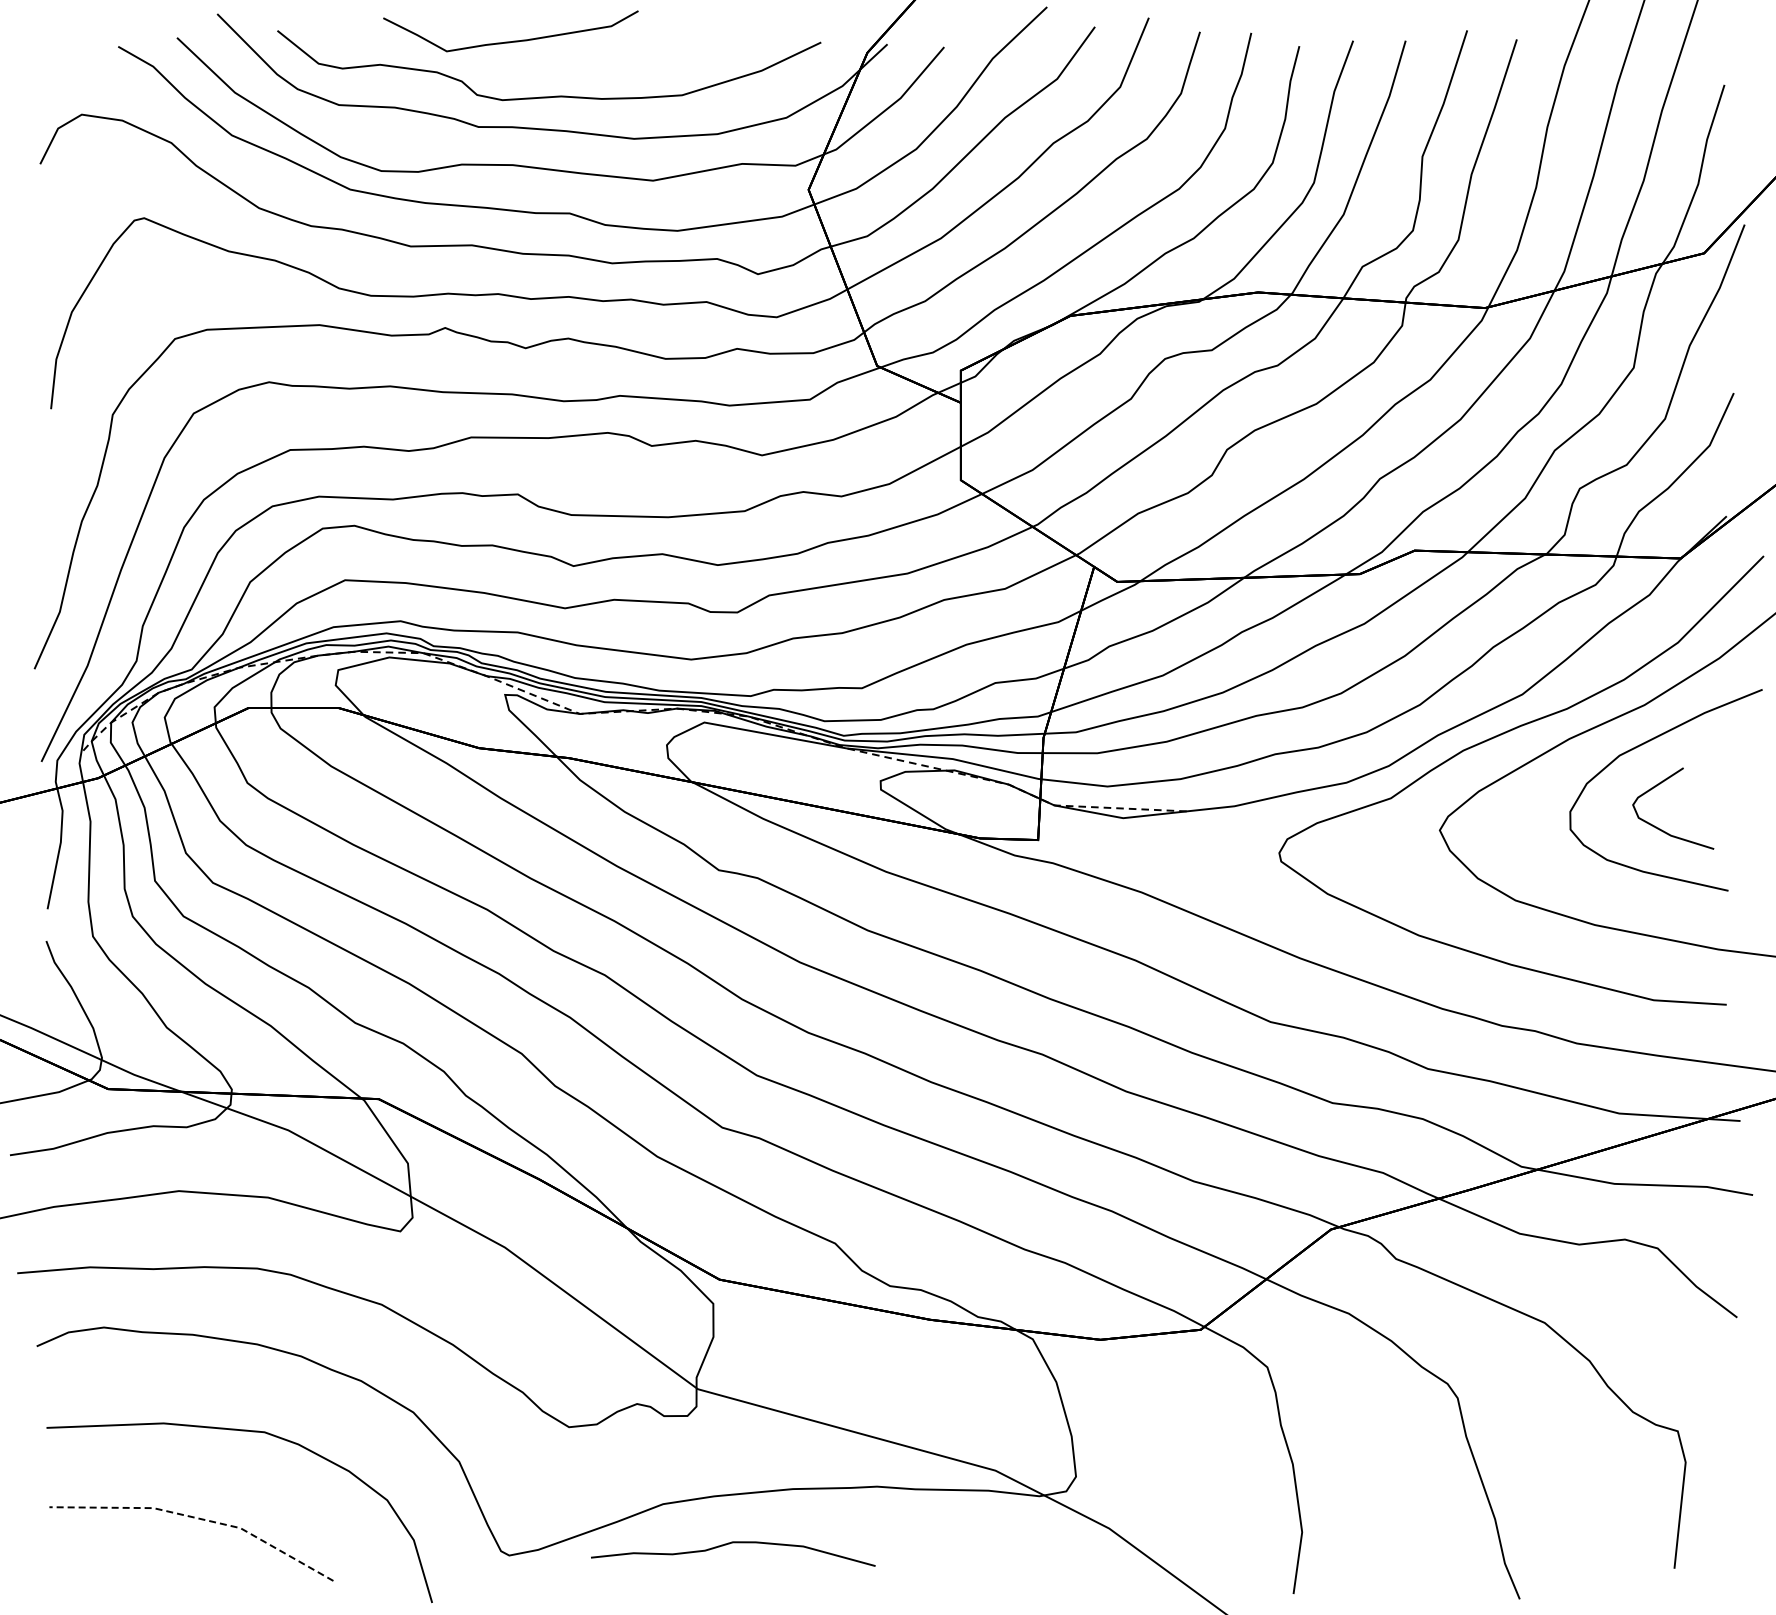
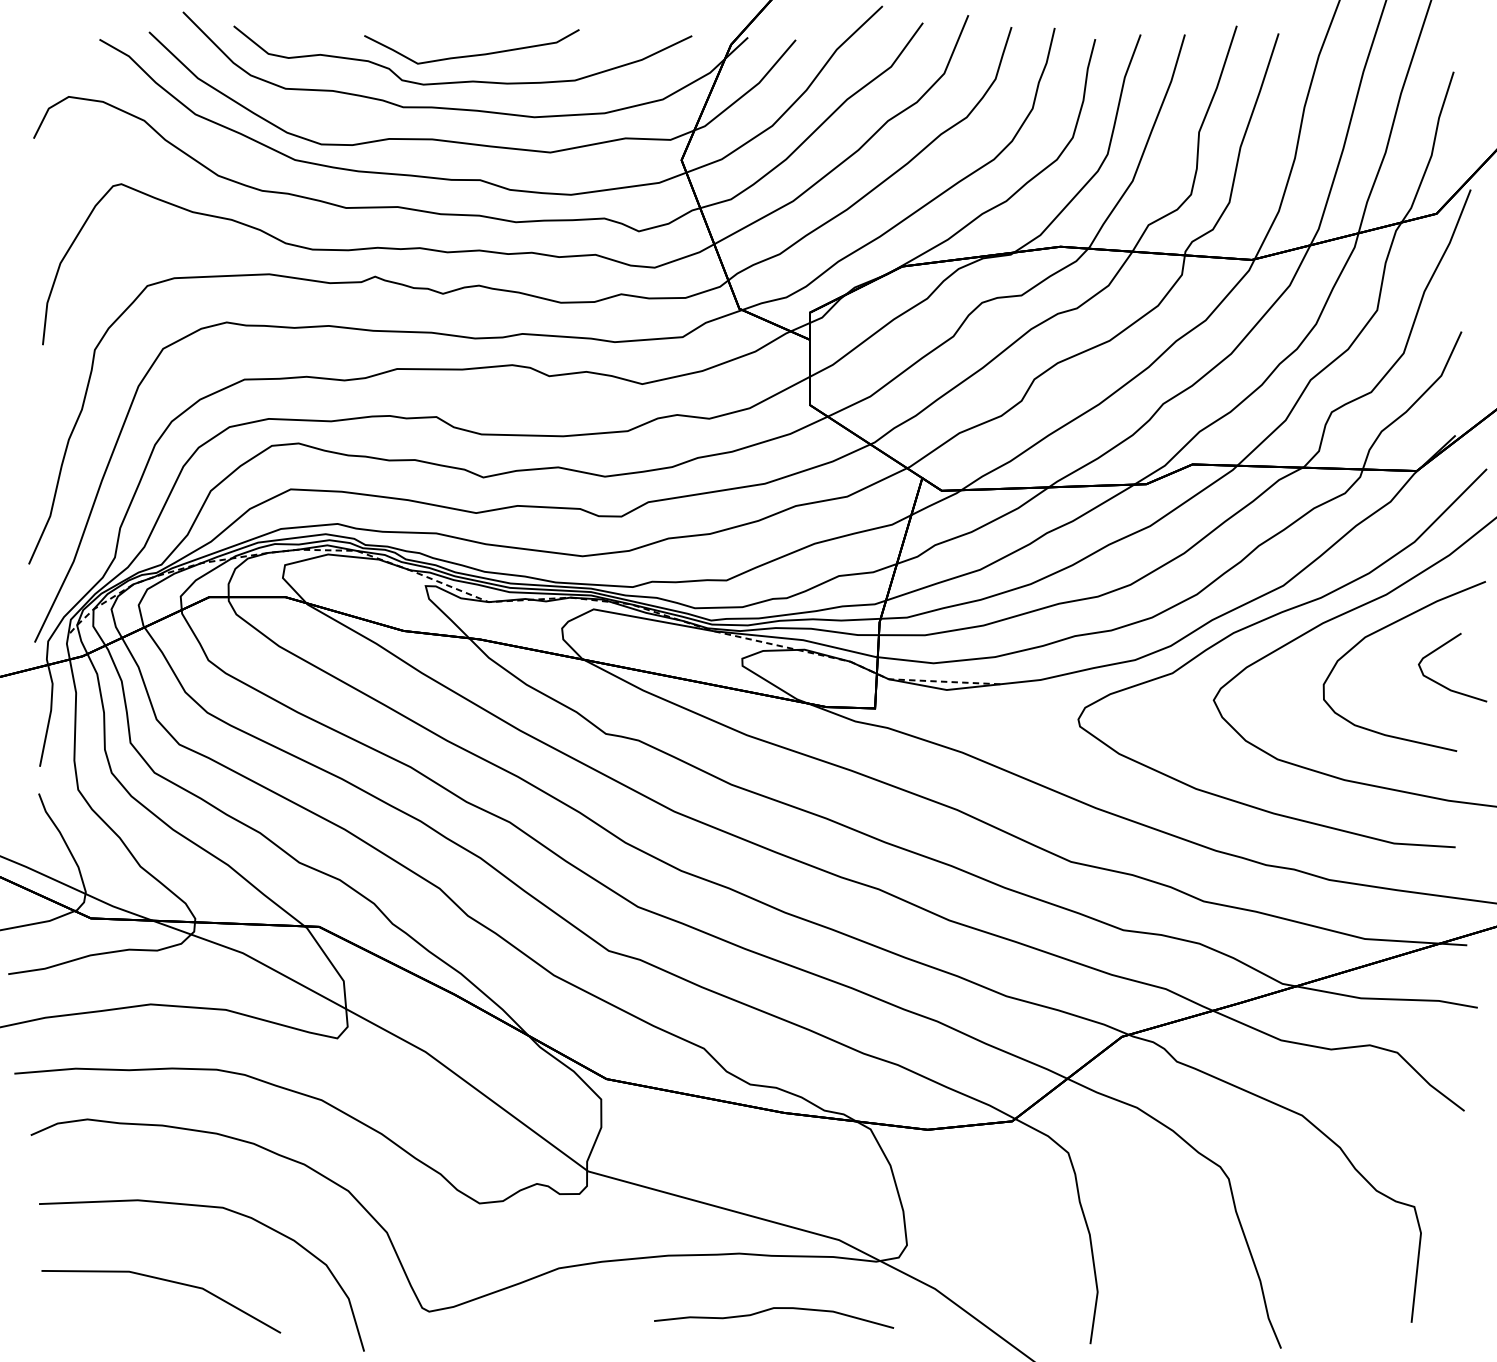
curve: (513, 40) -> (474, 54), moved
curve: (1662, 829) -> (1443, 685), moved
line: (197, 1518) -> (166, 1280), dashed -> solid
curve: (729, 1544) -> (770, 1309), moved

